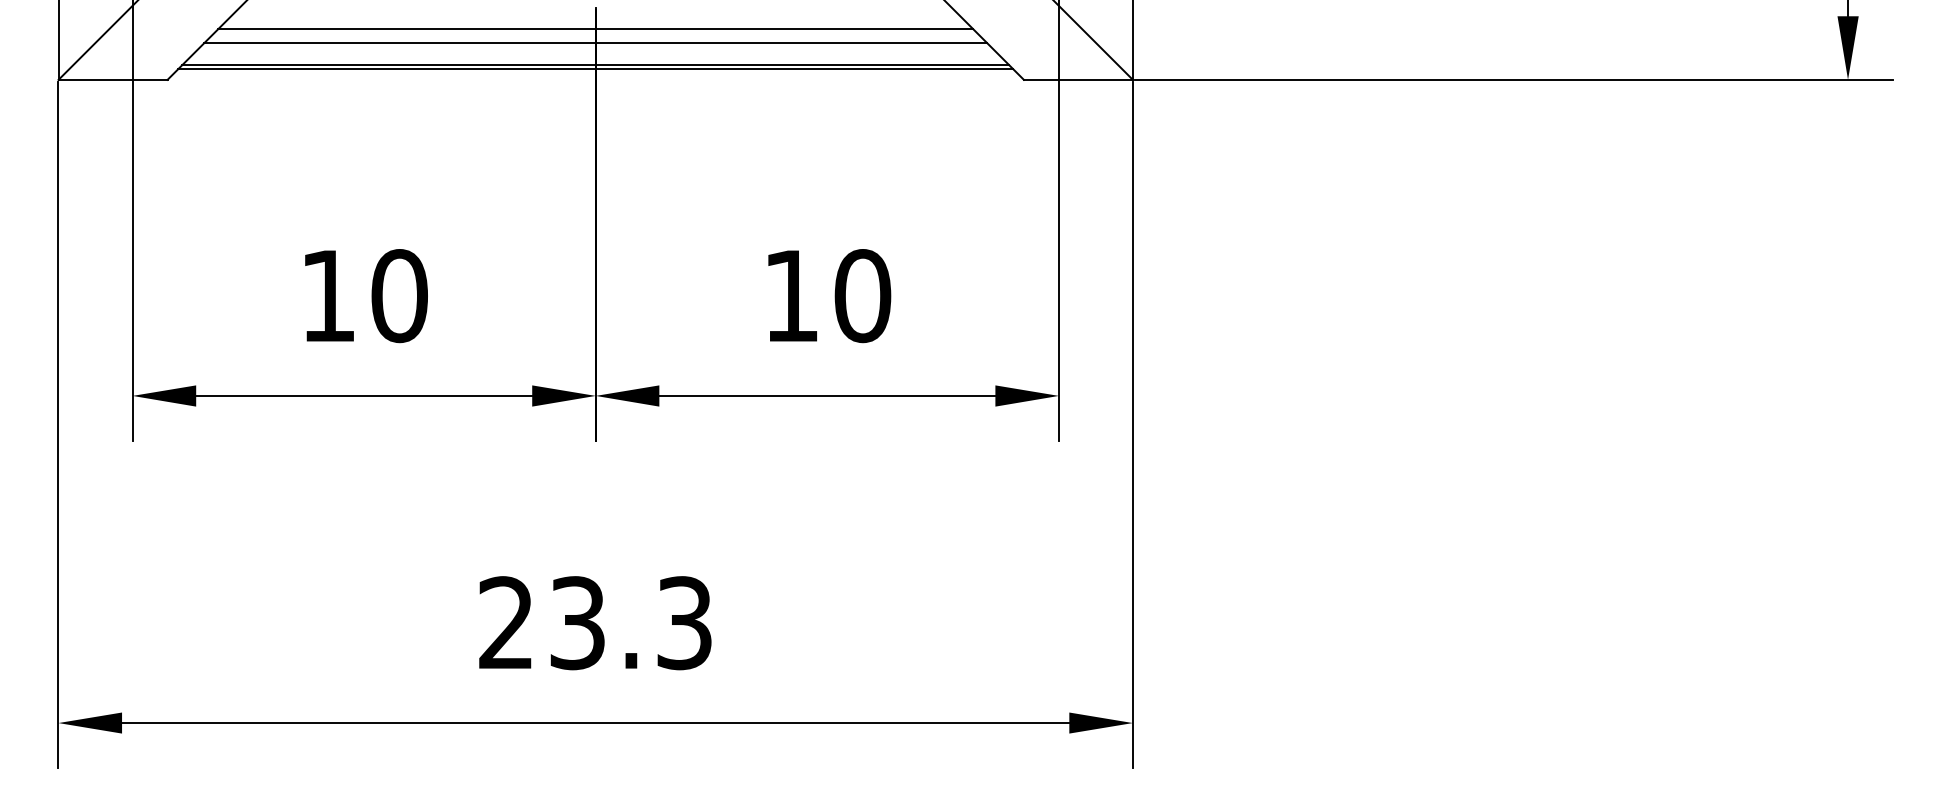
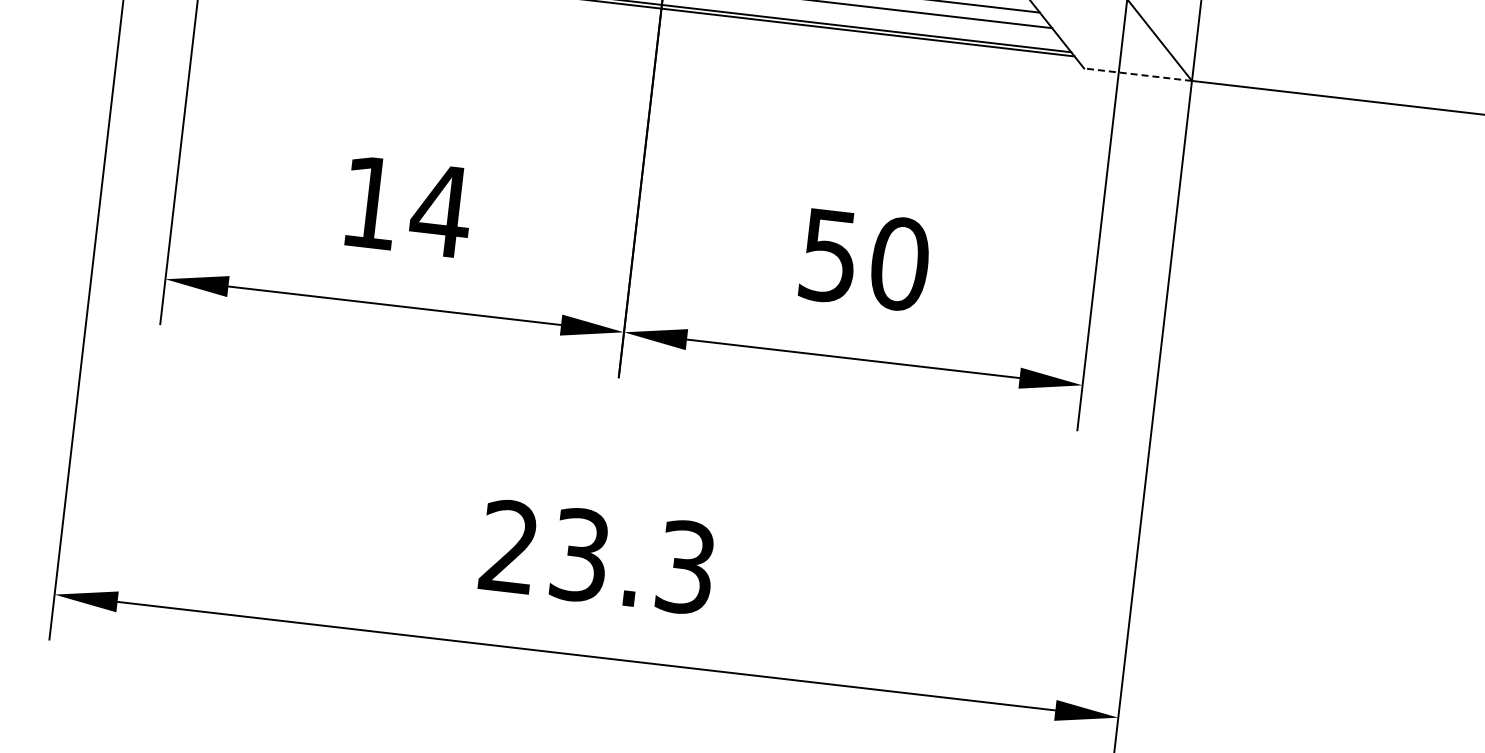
line: (1077, 79) -> (1137, 74), solid -> dashed
text: (399, 296) -> (441, 211), 10 -> 14
text: (790, 296) -> (828, 256), 10 -> 50

